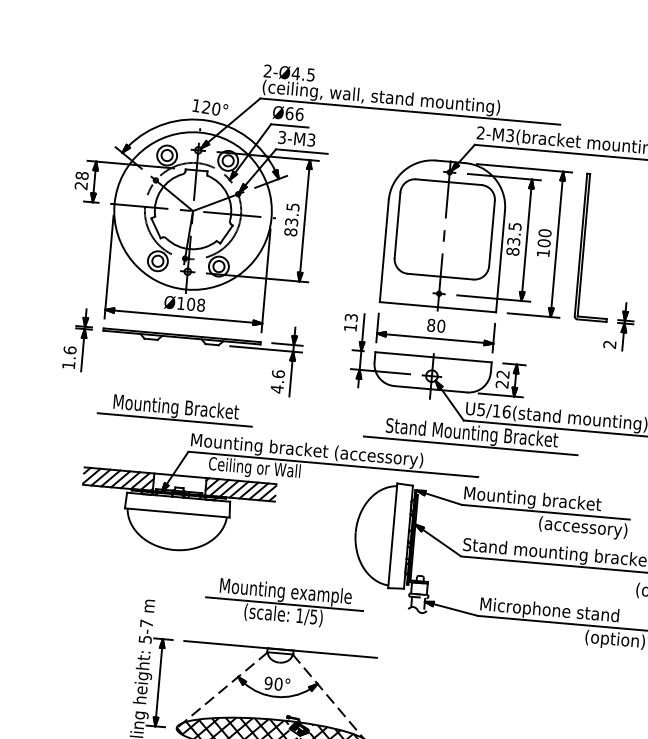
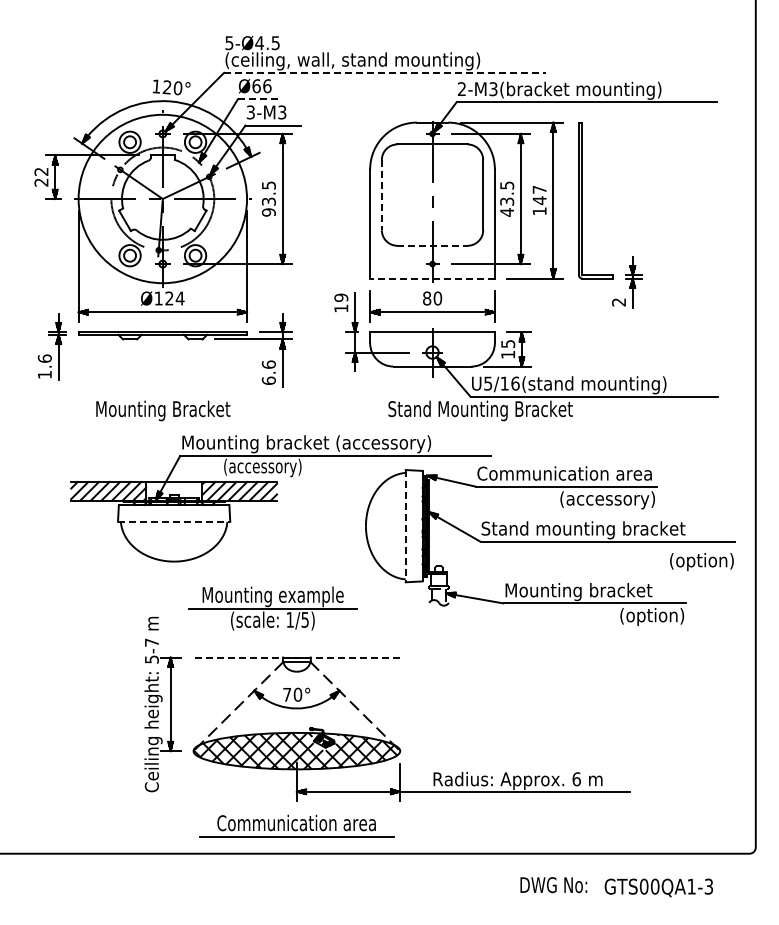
text: (267, 71) -> (229, 43), 2-Ø4.5 -> 5-Ø4.5
line: (409, 111) -> (384, 72), solid -> dashed
line: (290, 126) -> (258, 99), solid -> dashed
text: (82, 175) -> (41, 171), 28 -> 22
line: (397, 225) -> (381, 195), solid -> dashed
text: (290, 232) -> (268, 212), 83.5 -> 93.5
text: (544, 238) -> (539, 195), 100 -> 147
text: (513, 251) -> (507, 212), 83.5 -> 43.5
line: (441, 276) -> (433, 245), solid -> dashed
text: (195, 304) -> (174, 298), Ø108 -> Ø124
line: (437, 307) -> (432, 278), solid -> dashed
text: (351, 317) -> (341, 297), 13 -> 19
text: (502, 379) -> (508, 349), 22 -> 15
text: (276, 388) -> (268, 380), 4.6 -> 6.6
line: (174, 420) -> (162, 423), removed
line: (469, 446) -> (479, 423), removed
text: (254, 468) -> (252, 467), Ceiling or Wall -> (accessory)
text: (544, 501) -> (564, 475), Mounting bracket -> Communication area
line: (177, 512) -> (174, 521), solid -> dashed
line: (392, 536) -> (405, 526), solid -> dashed
part: (284, 603) -> (272, 608), moved
text: (555, 612) -> (586, 592), Microphone stand -> Mounting bracket
line: (280, 649) -> (296, 657), solid -> dashed
text: (268, 683) -> (287, 694), 90° -> 70°

